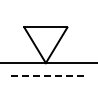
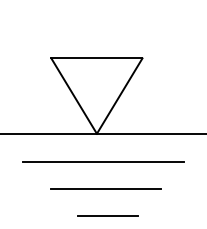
line: (49, 76) -> (104, 162), dashed -> solid
line: (50, 89) -> (106, 189), added
line: (51, 101) -> (108, 215), added

